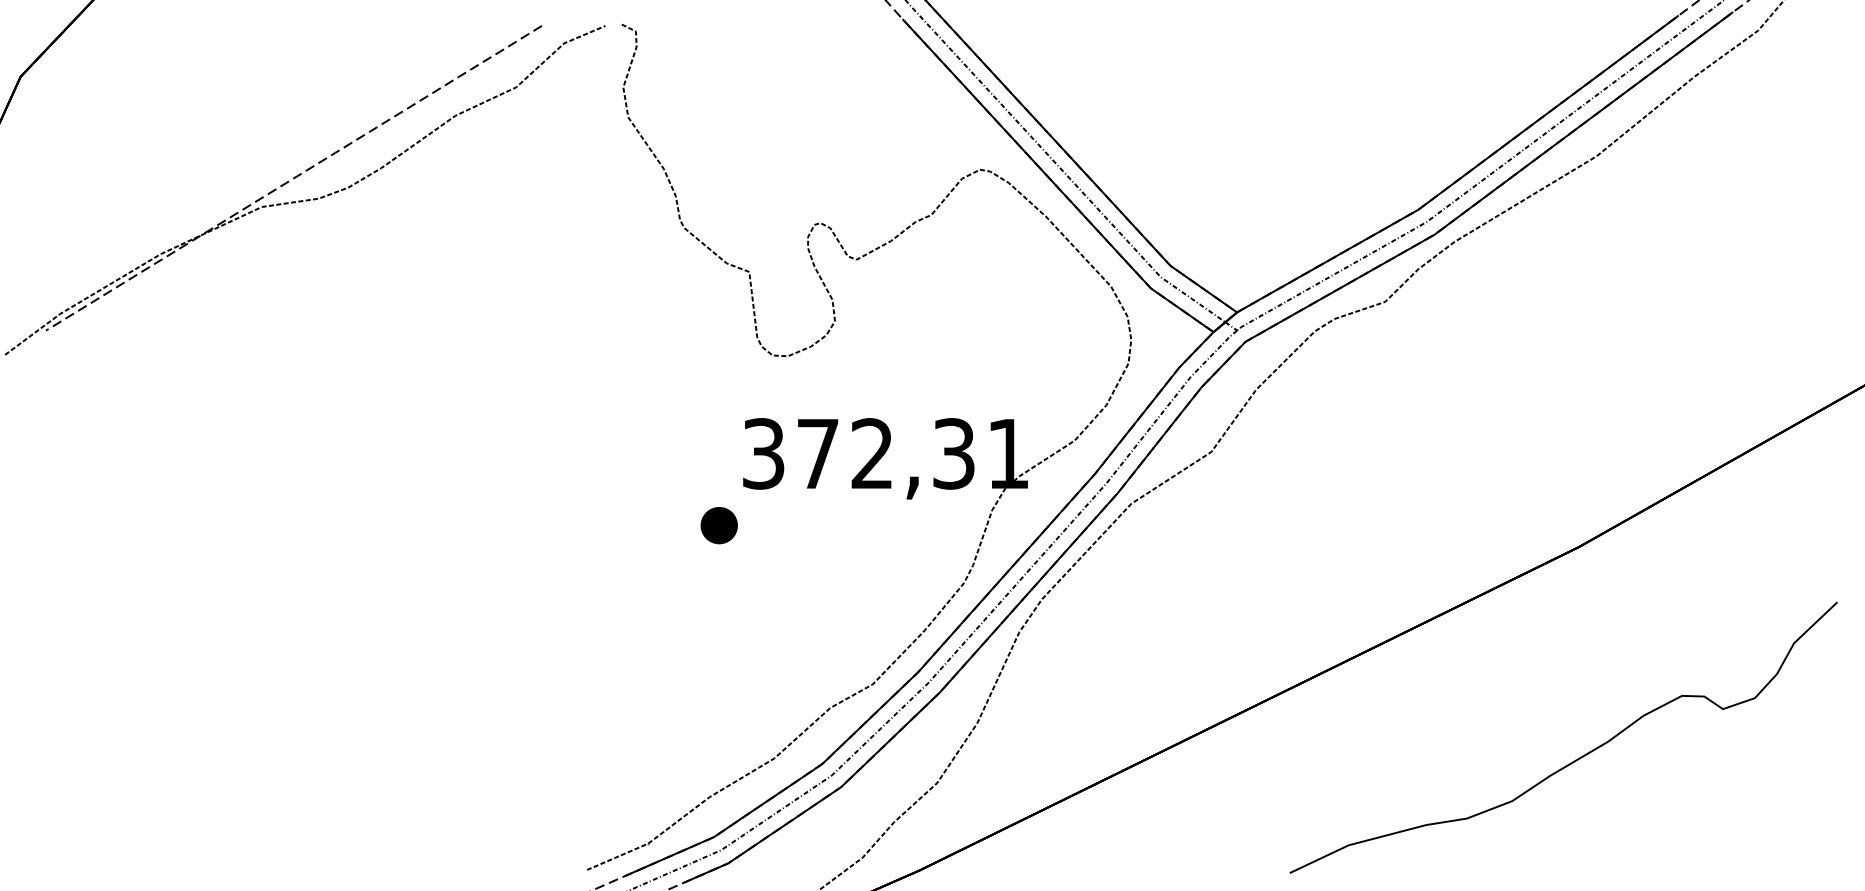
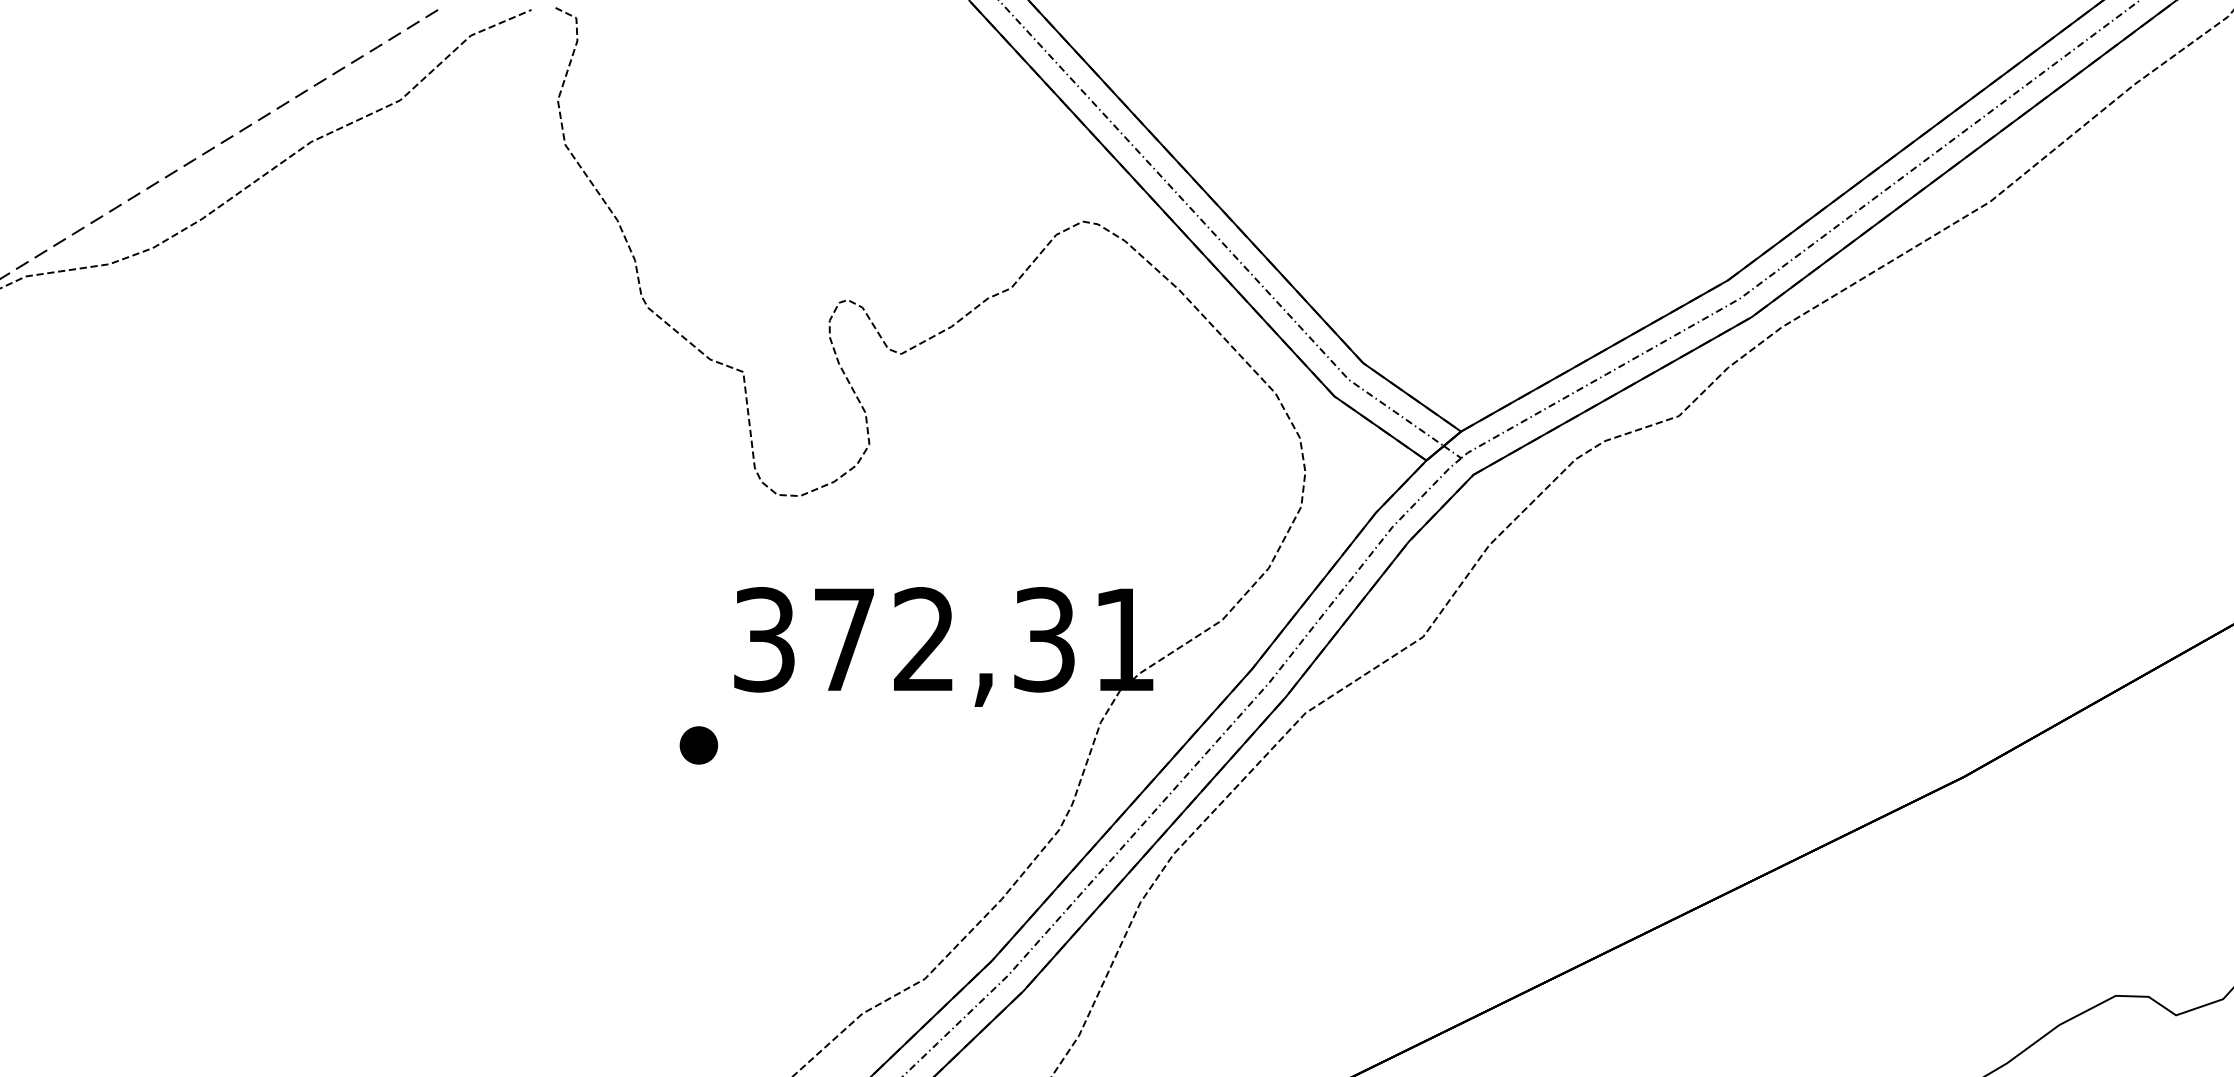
part: (718, 525) -> (697, 745), size x0.7

